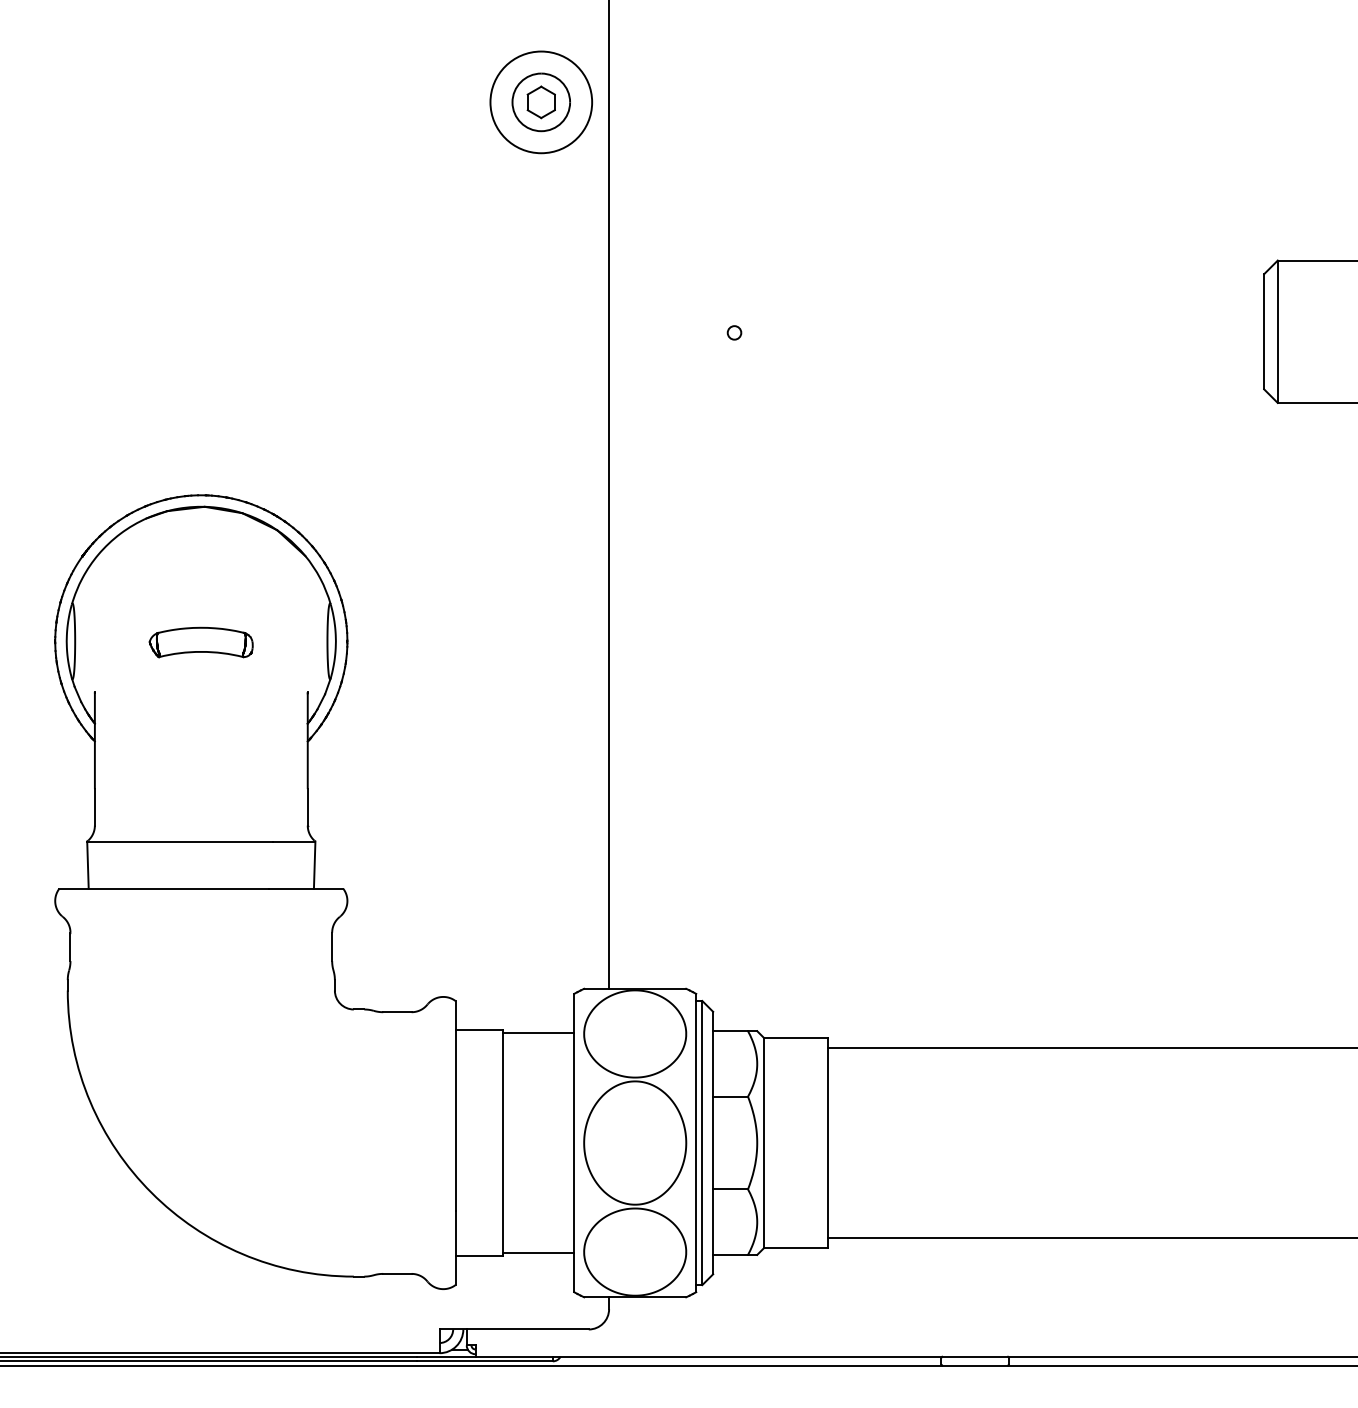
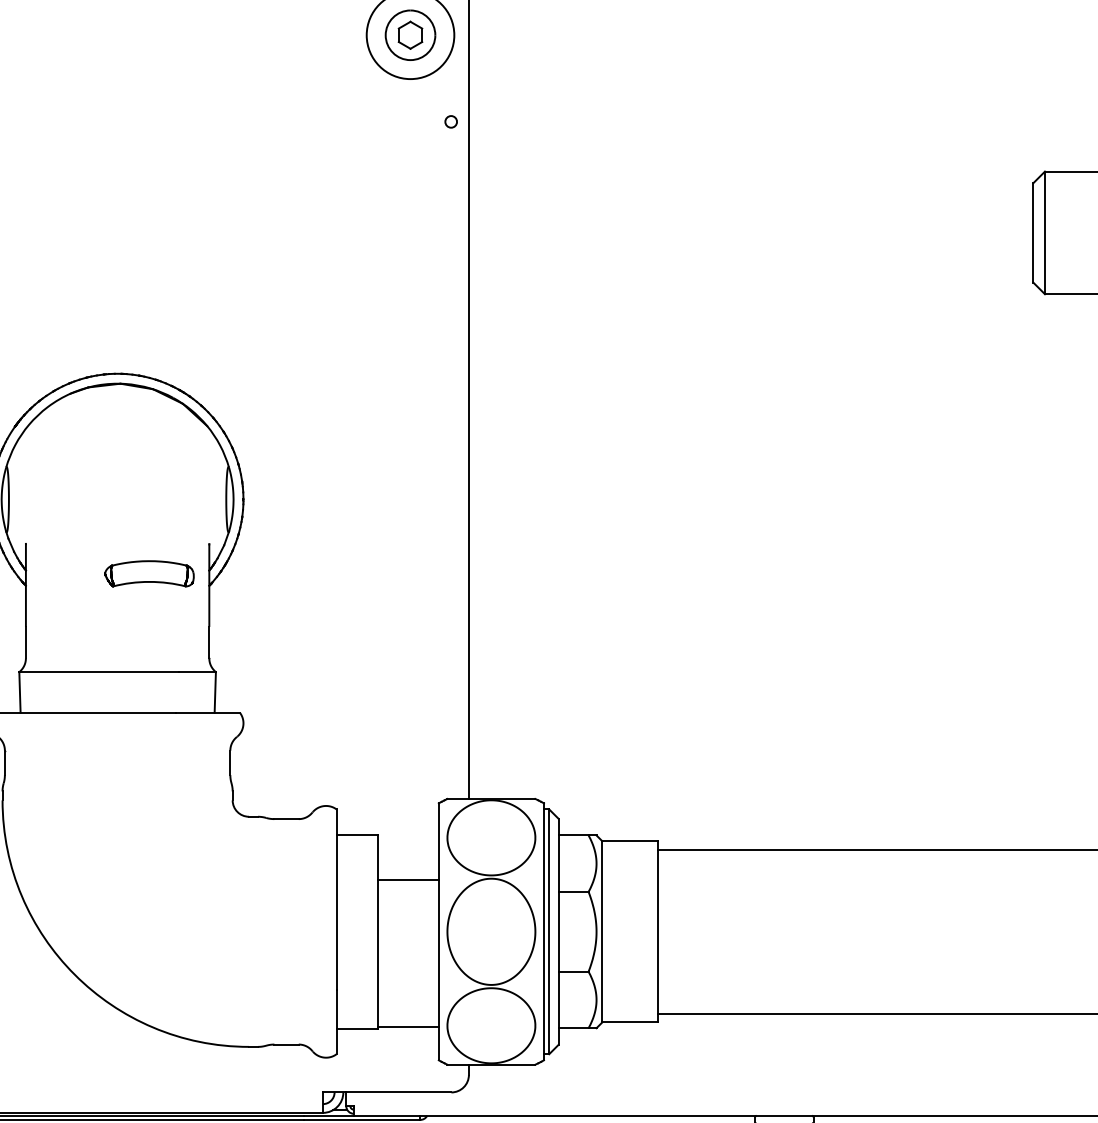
circle: (734, 332) -> (451, 121), moved
part: (200, 642) -> (148, 573), moved
line: (538, 1032) -> (408, 879), moved

